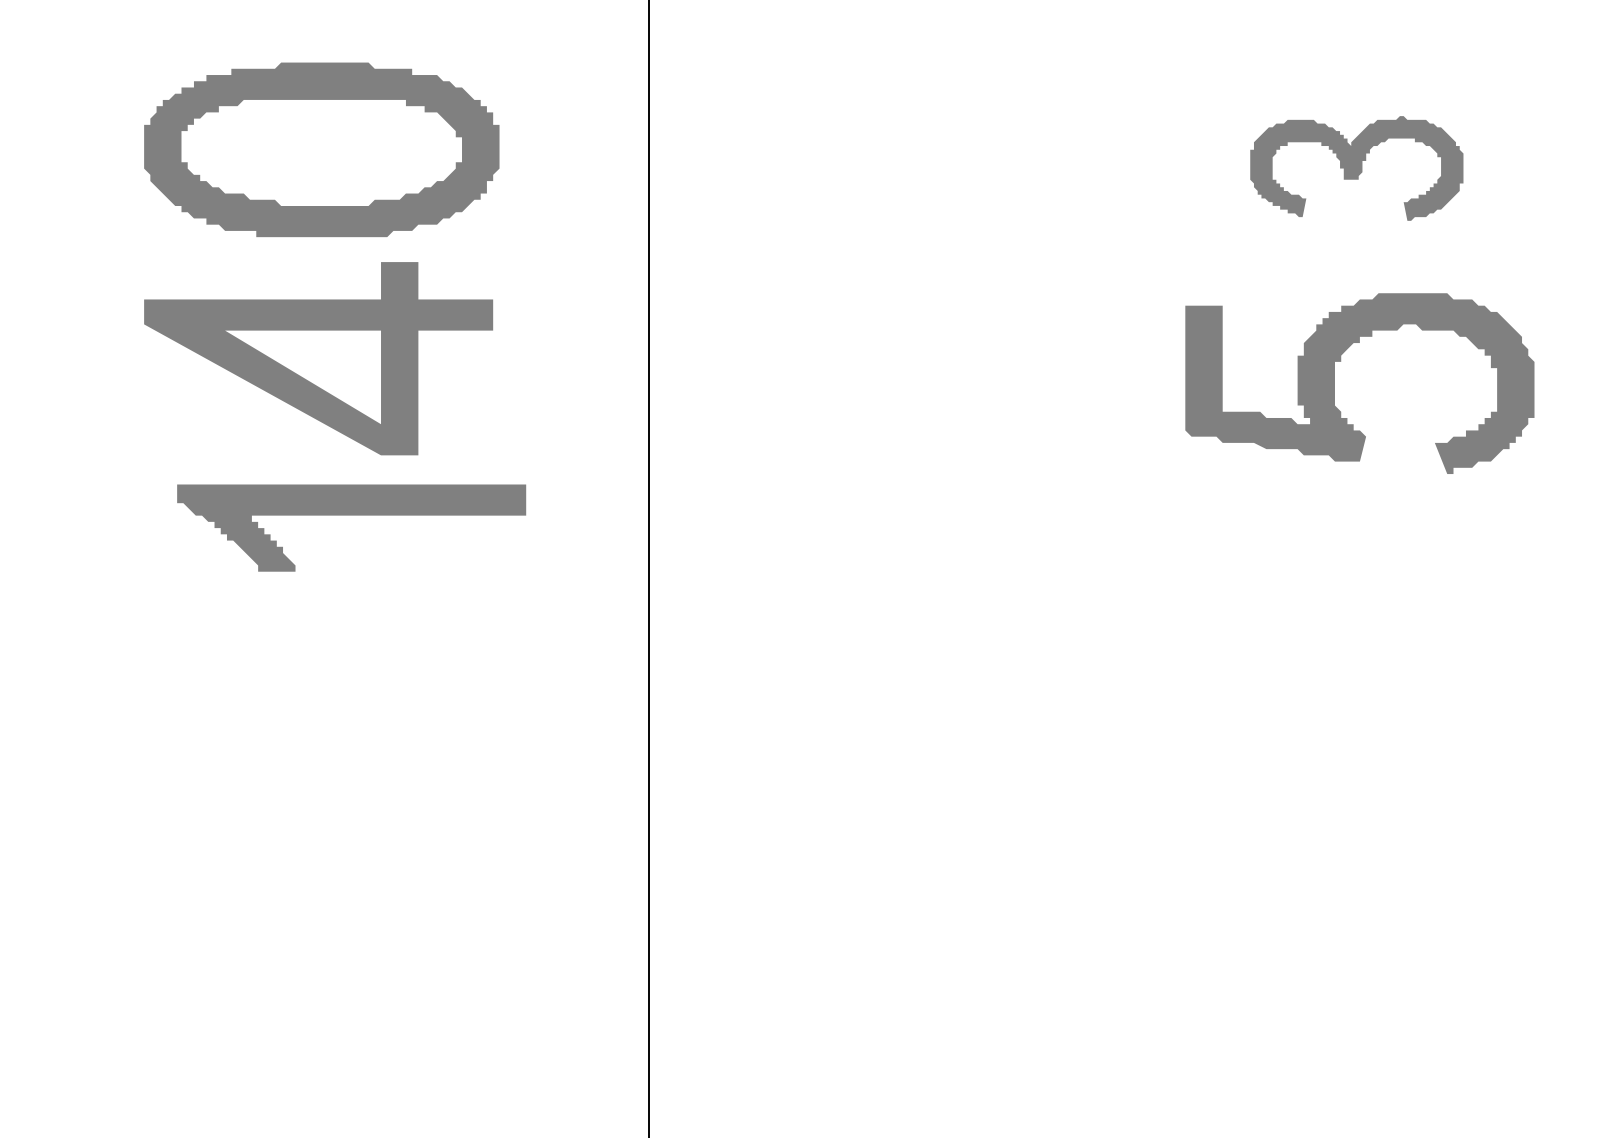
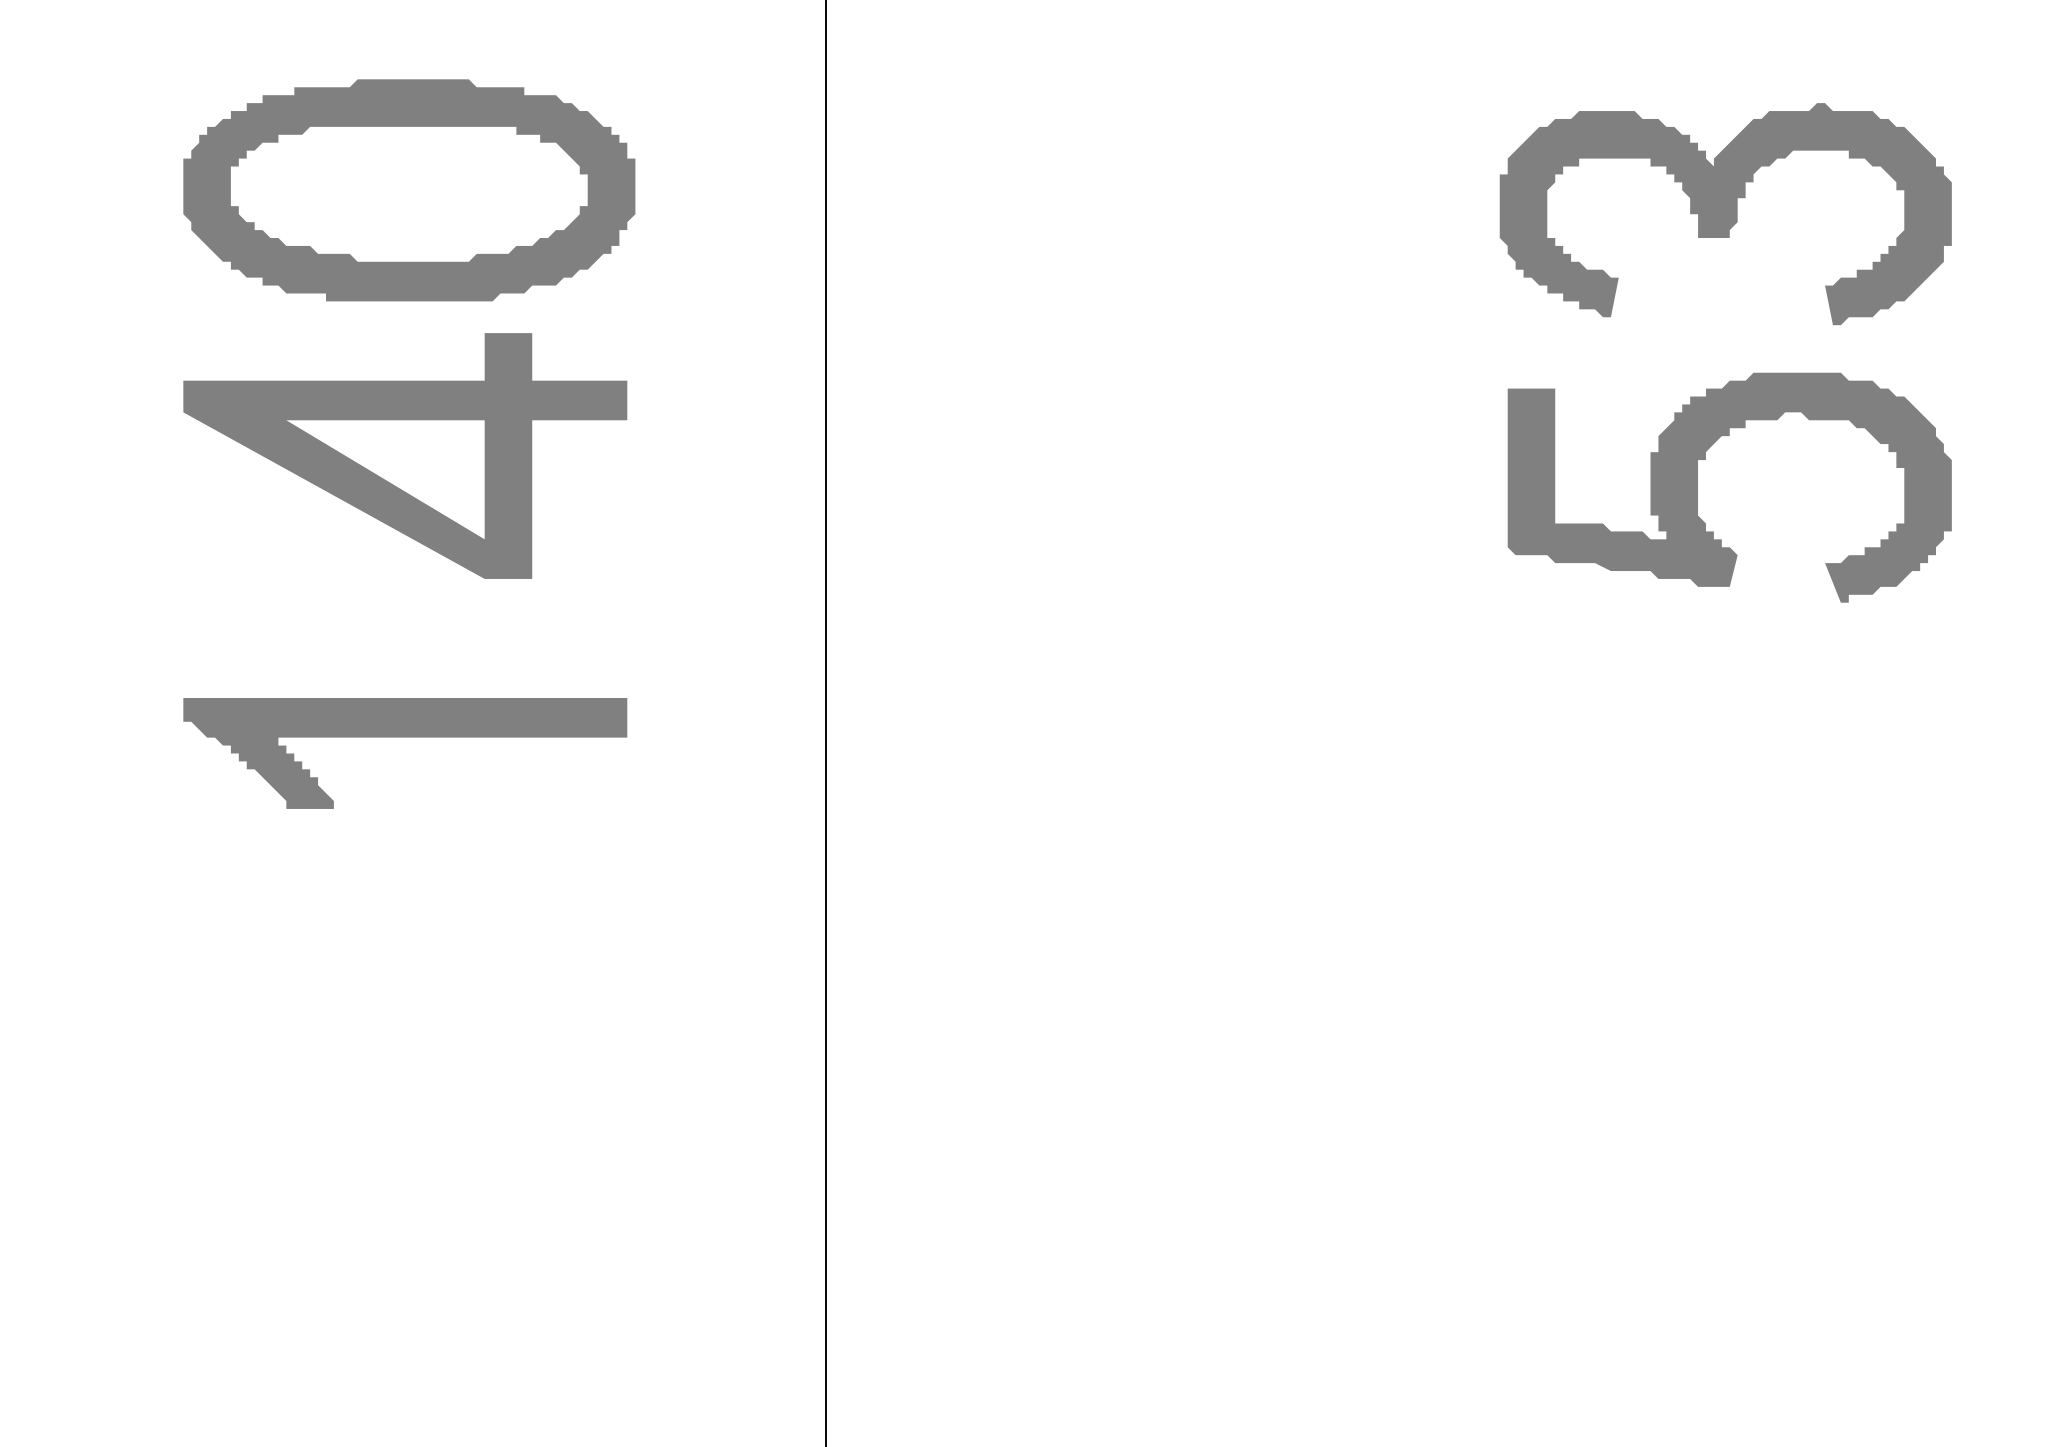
part: (1356, 168) -> (1725, 213), size x1.67
part: (351, 515) -> (405, 737), moved

